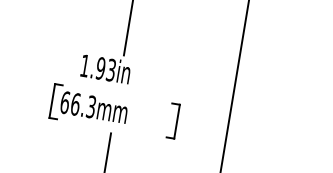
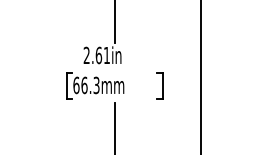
text: (97, 68) -> (96, 55), 1.93in -> 2.61in

